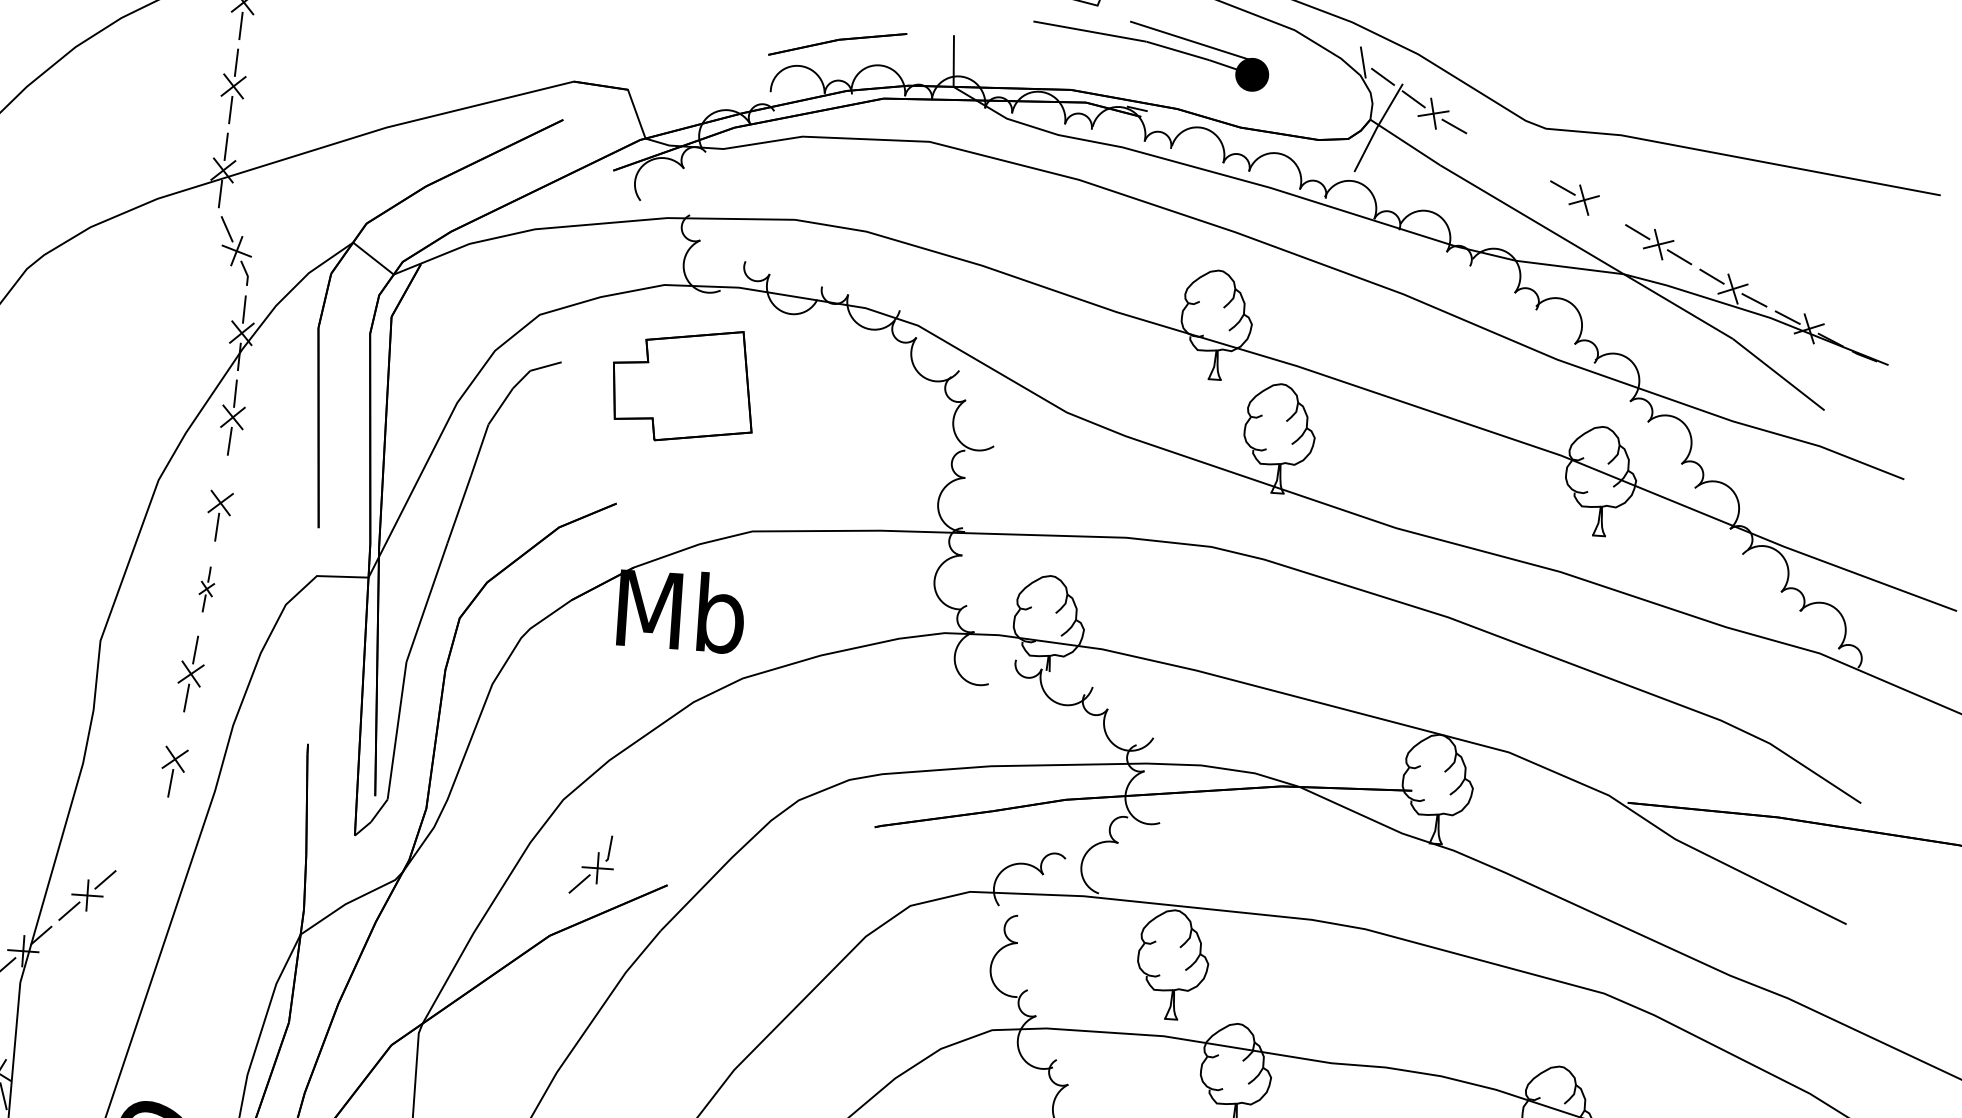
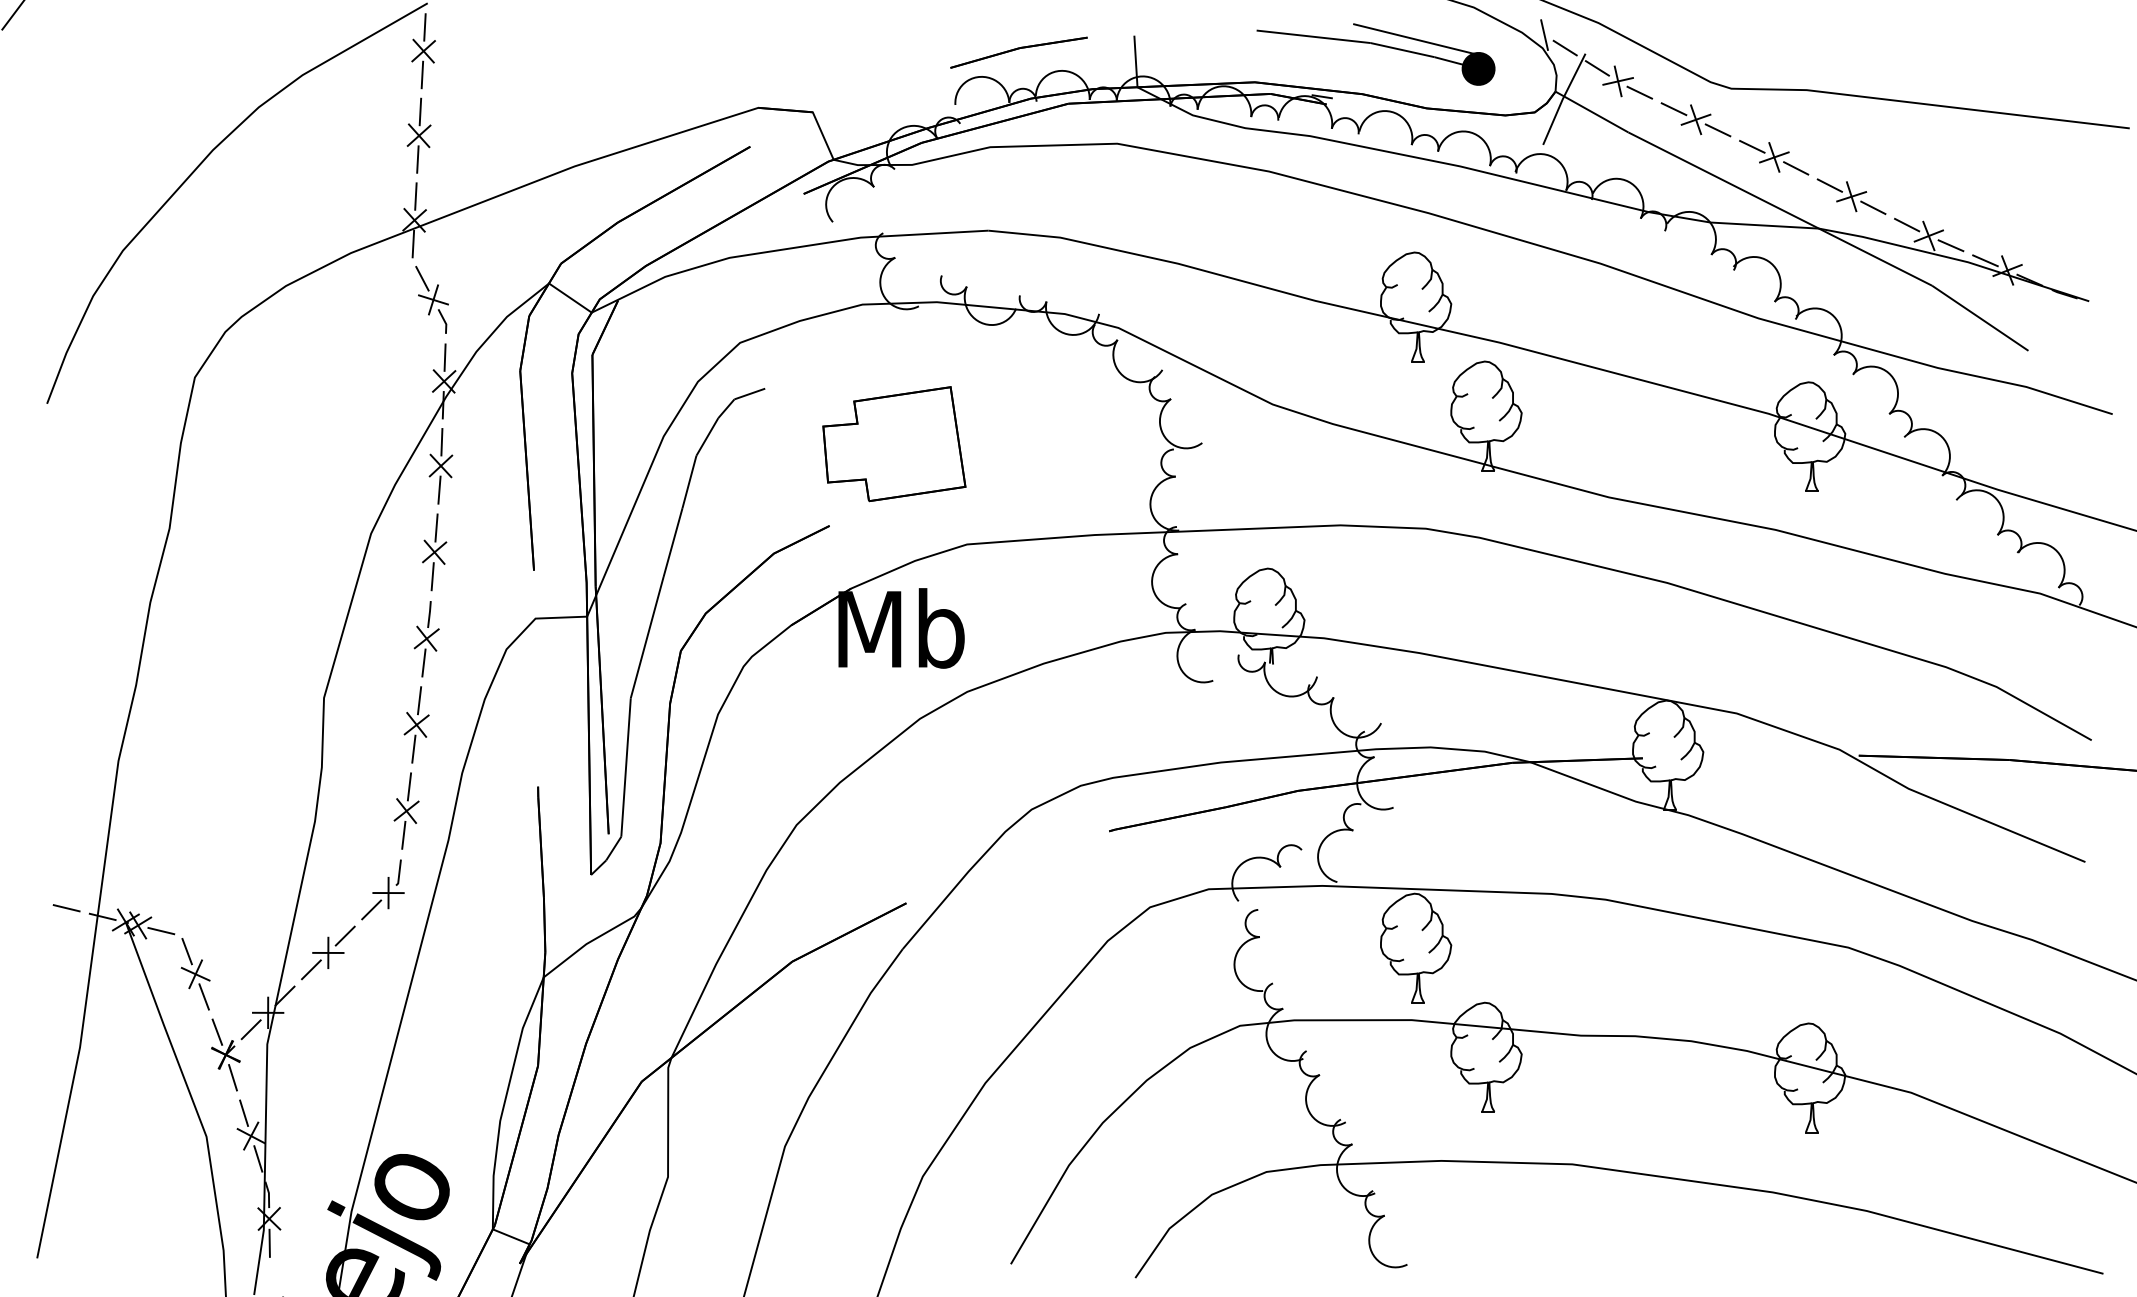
part: (1151, 44) -> (1376, 45), moved
part: (1508, 156) -> (1695, 119), added
line: (1605, 212) -> (1796, 168), added
part: (683, 385) -> (894, 444), moved
line: (224, 478) -> (436, 527), added
part: (206, 589) -> (426, 639), size x1.67
line: (179, 734) -> (409, 786), added
part: (591, 864) -> (382, 889), moved

